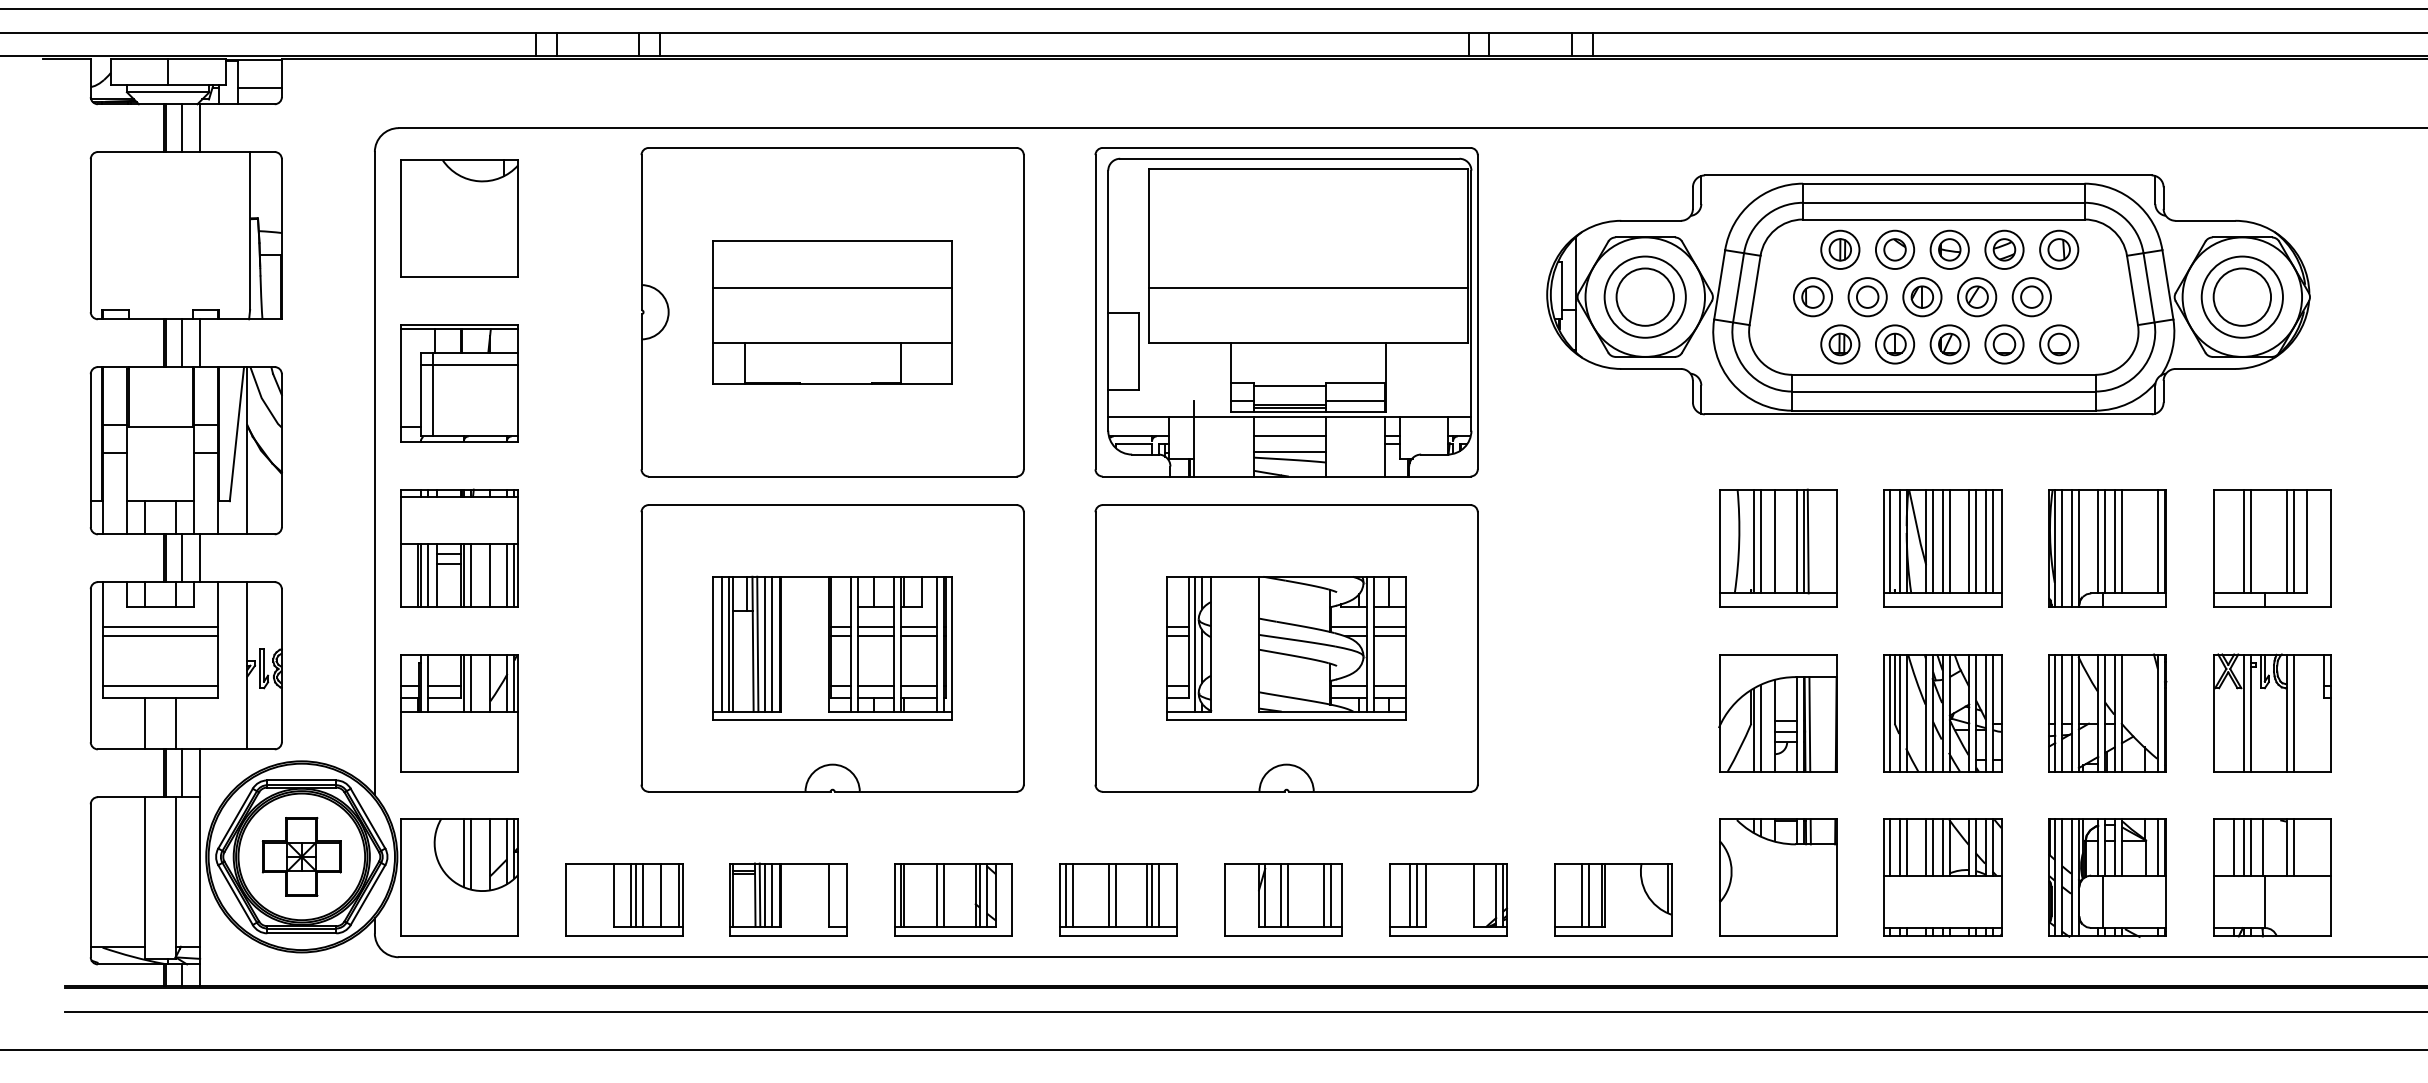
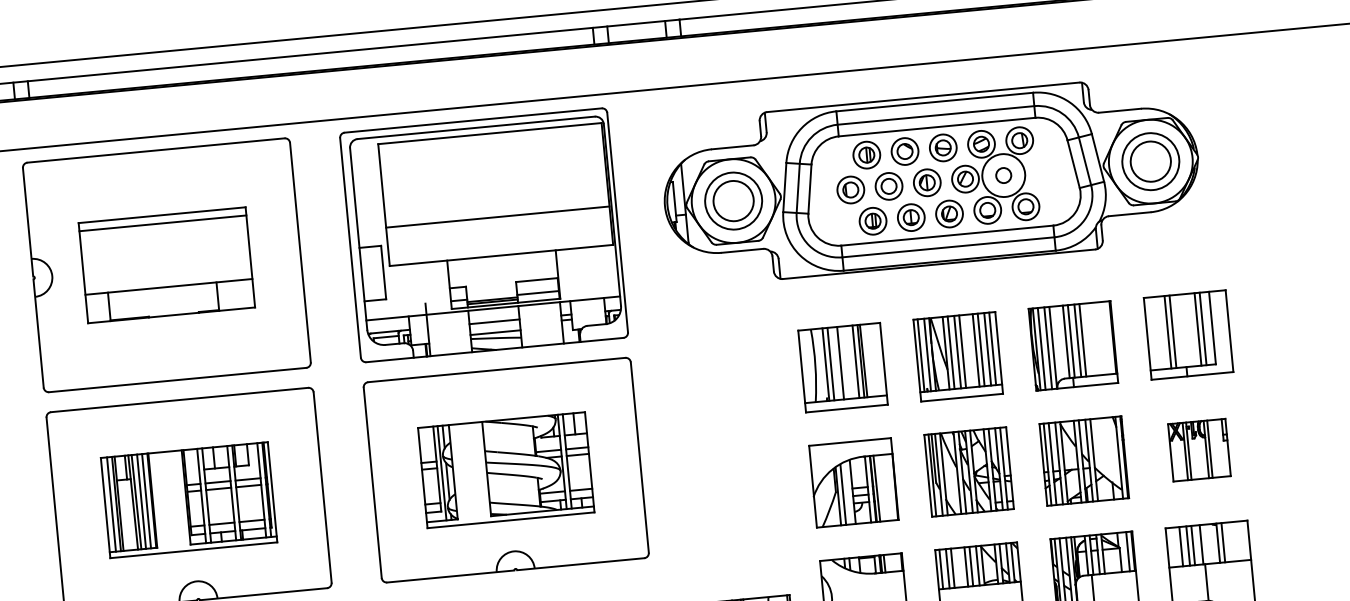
line: (832, 288) -> (162, 223), moved
circle: (2031, 297) -> (1003, 175), size x1.6
line: (1289, 386) -> (490, 286), removed
line: (2157, 541) -> (1107, 337), removed
part: (2272, 712) -> (1199, 449), size x0.7

